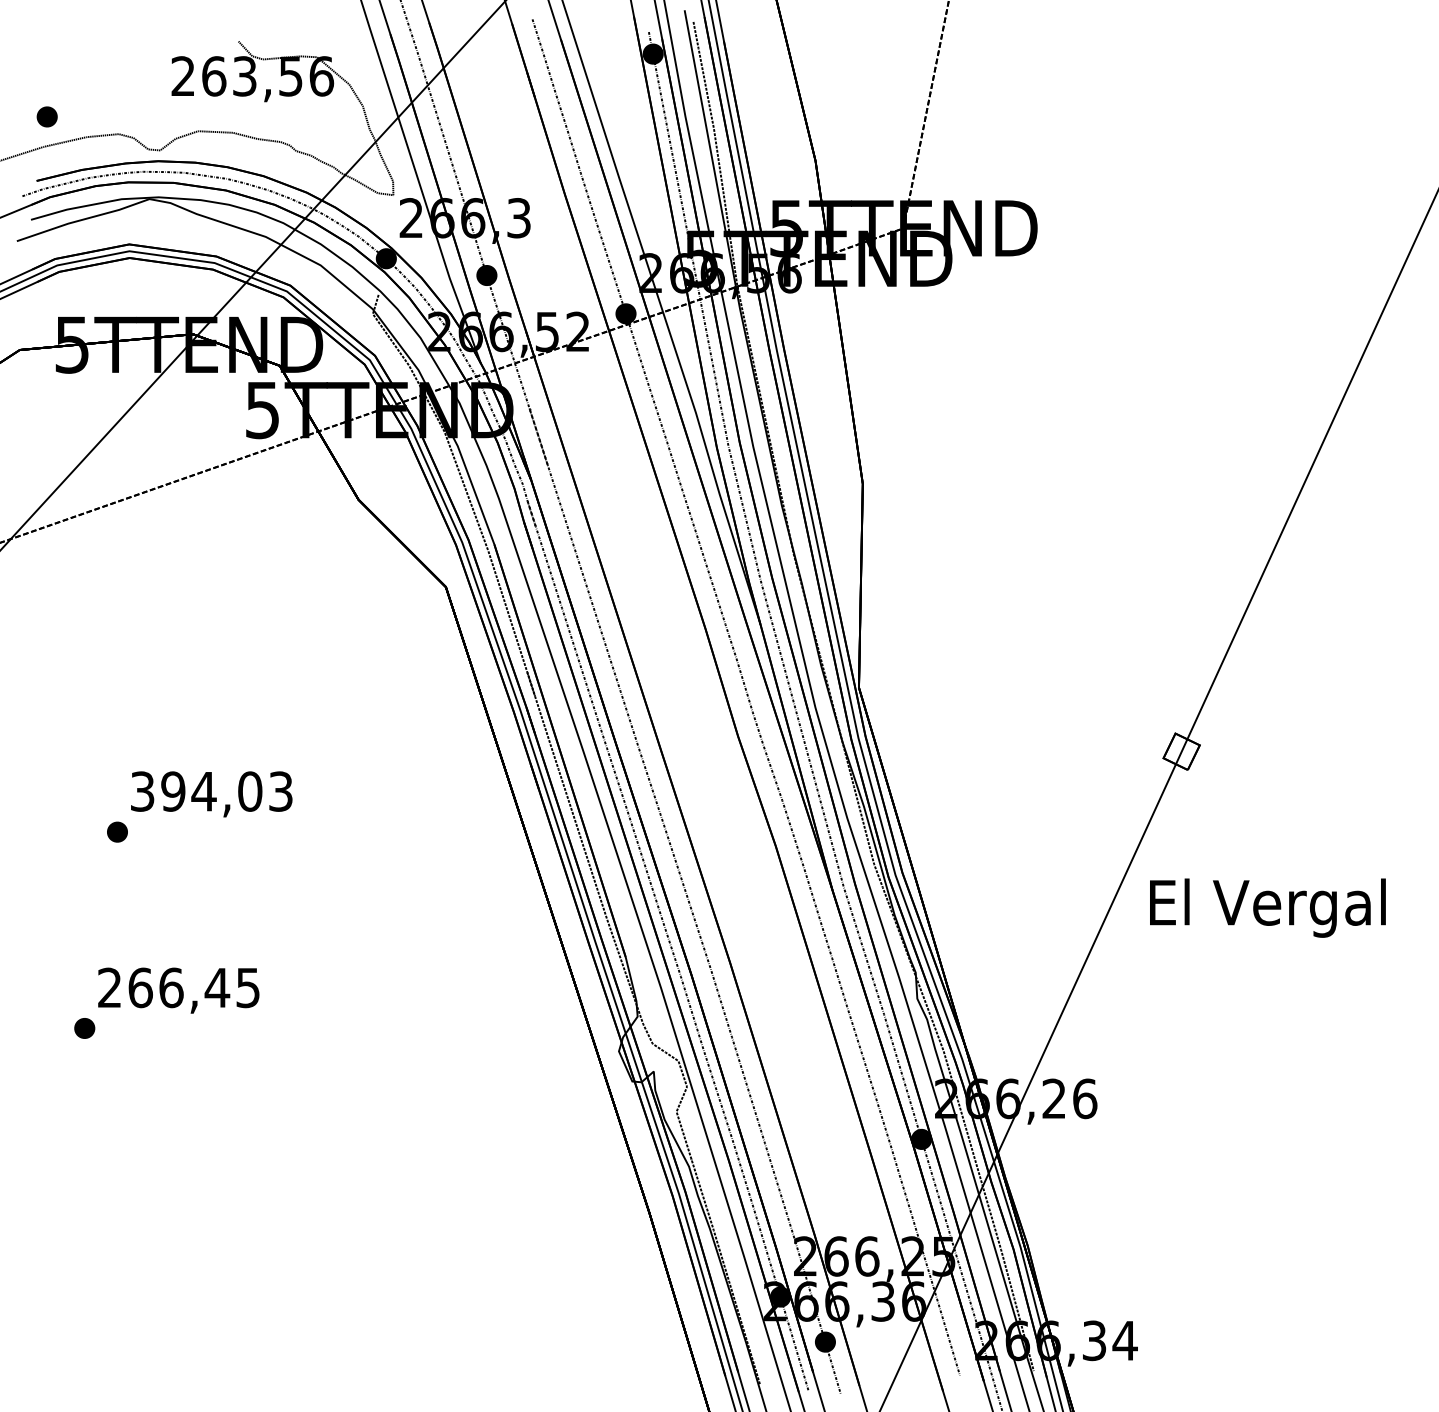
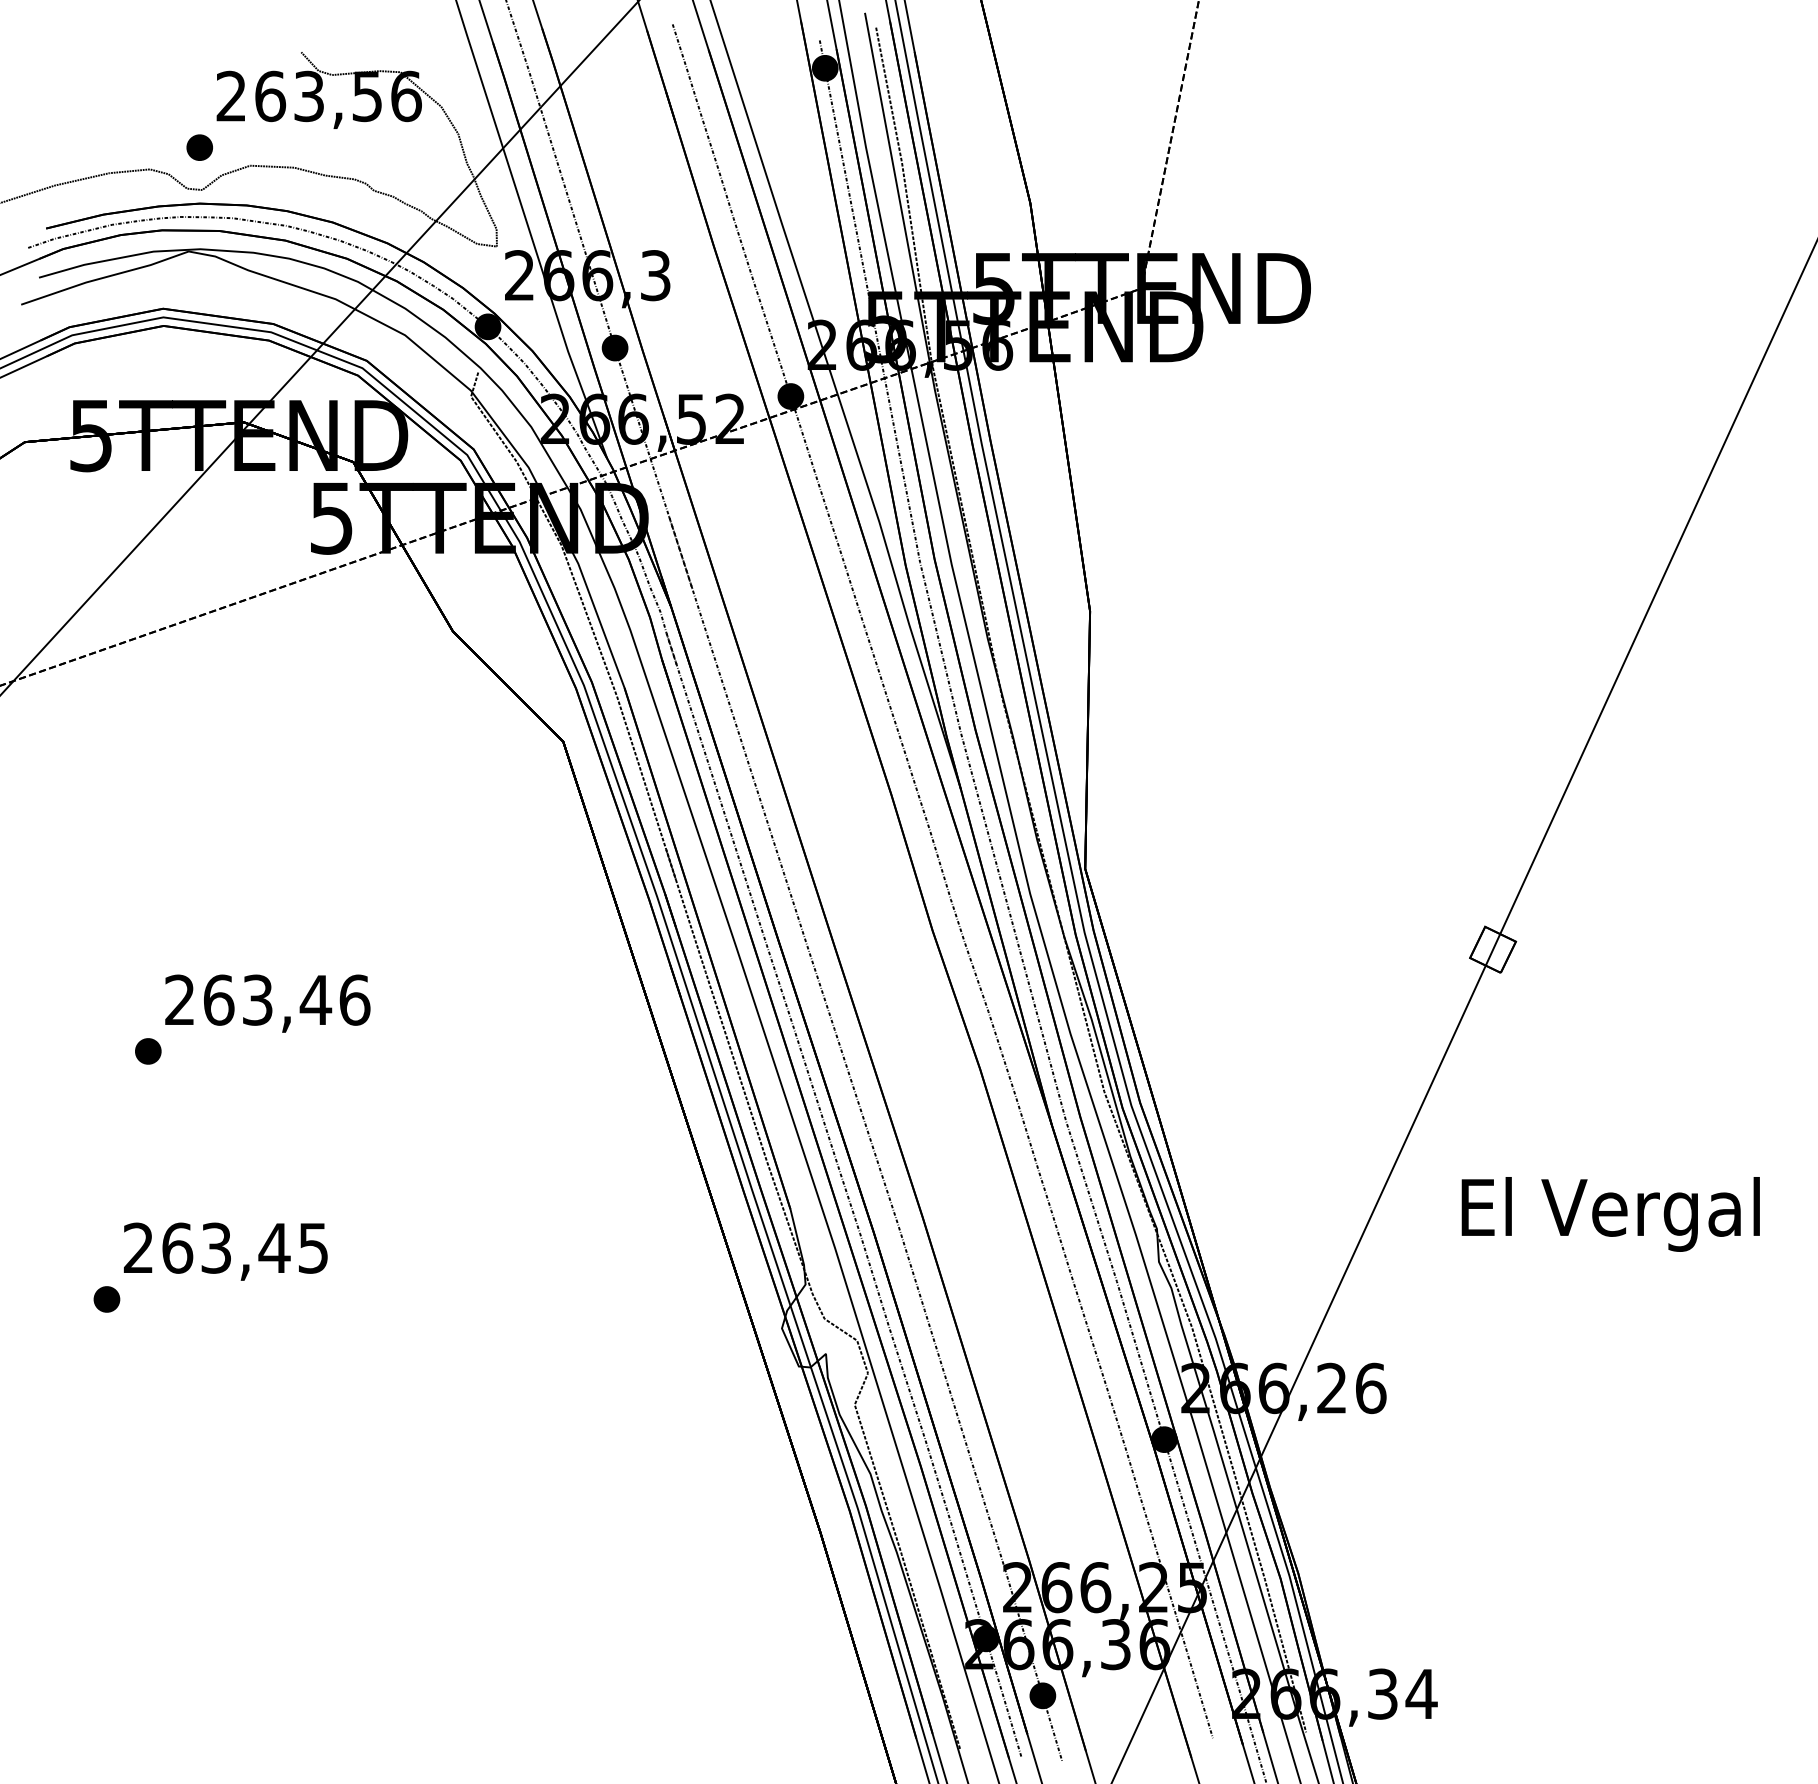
part: (46, 116) -> (198, 147), moved
text: (211, 791) -> (267, 1000), 394,03 -> 263,46
text: (1267, 907) -> (1610, 1213), moved
text: (171, 987) -> (216, 1247), 266,45 -> 263,45

